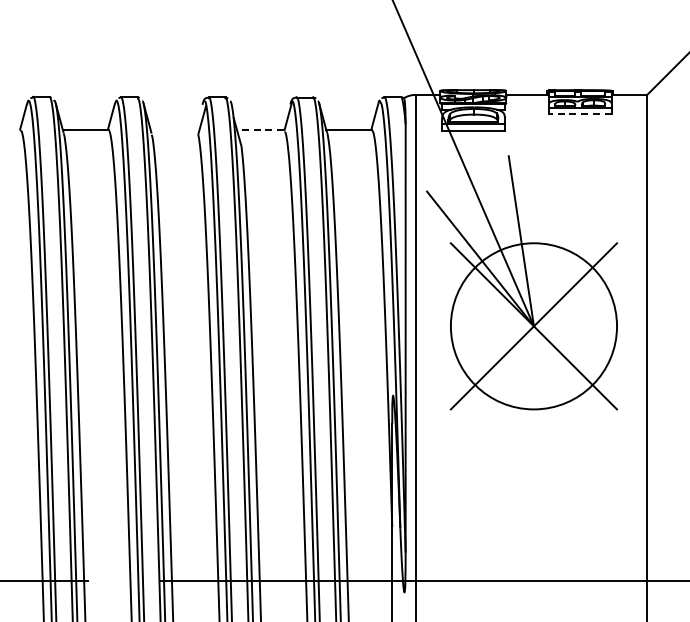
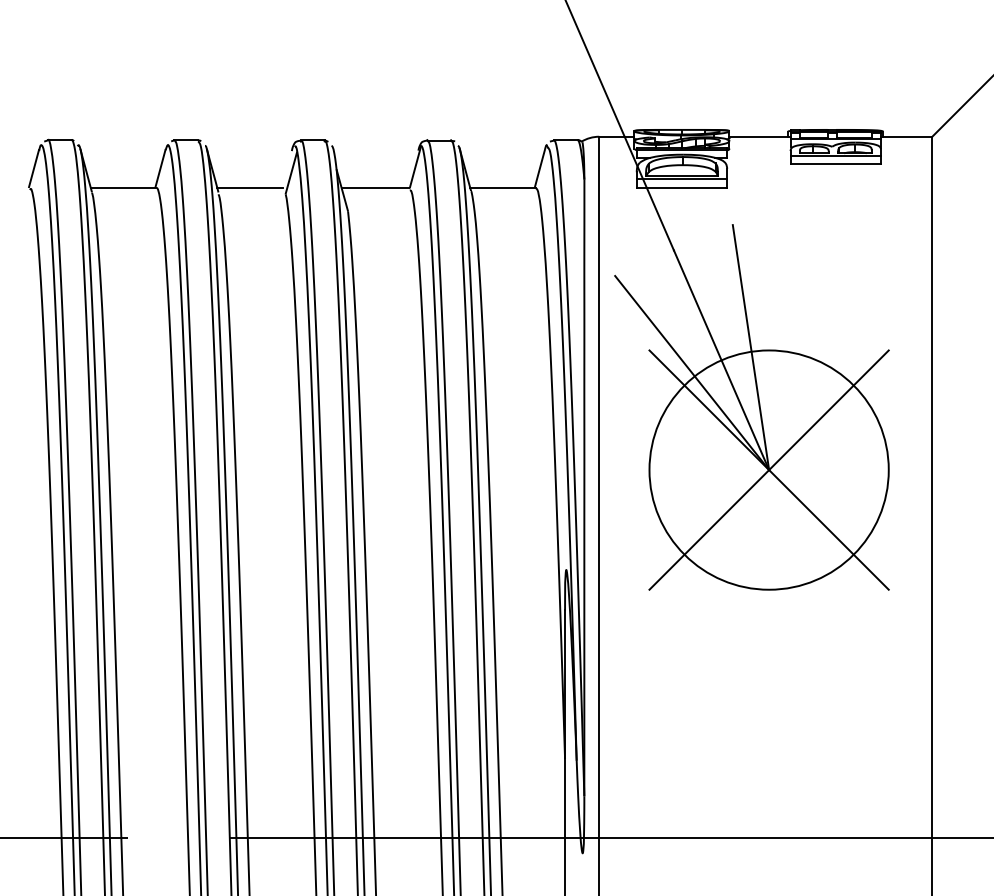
line: (579, 113) -> (834, 163), dashed -> solid
line: (173, 130) -> (250, 188), added
line: (260, 130) -> (375, 188), dashed -> solid

